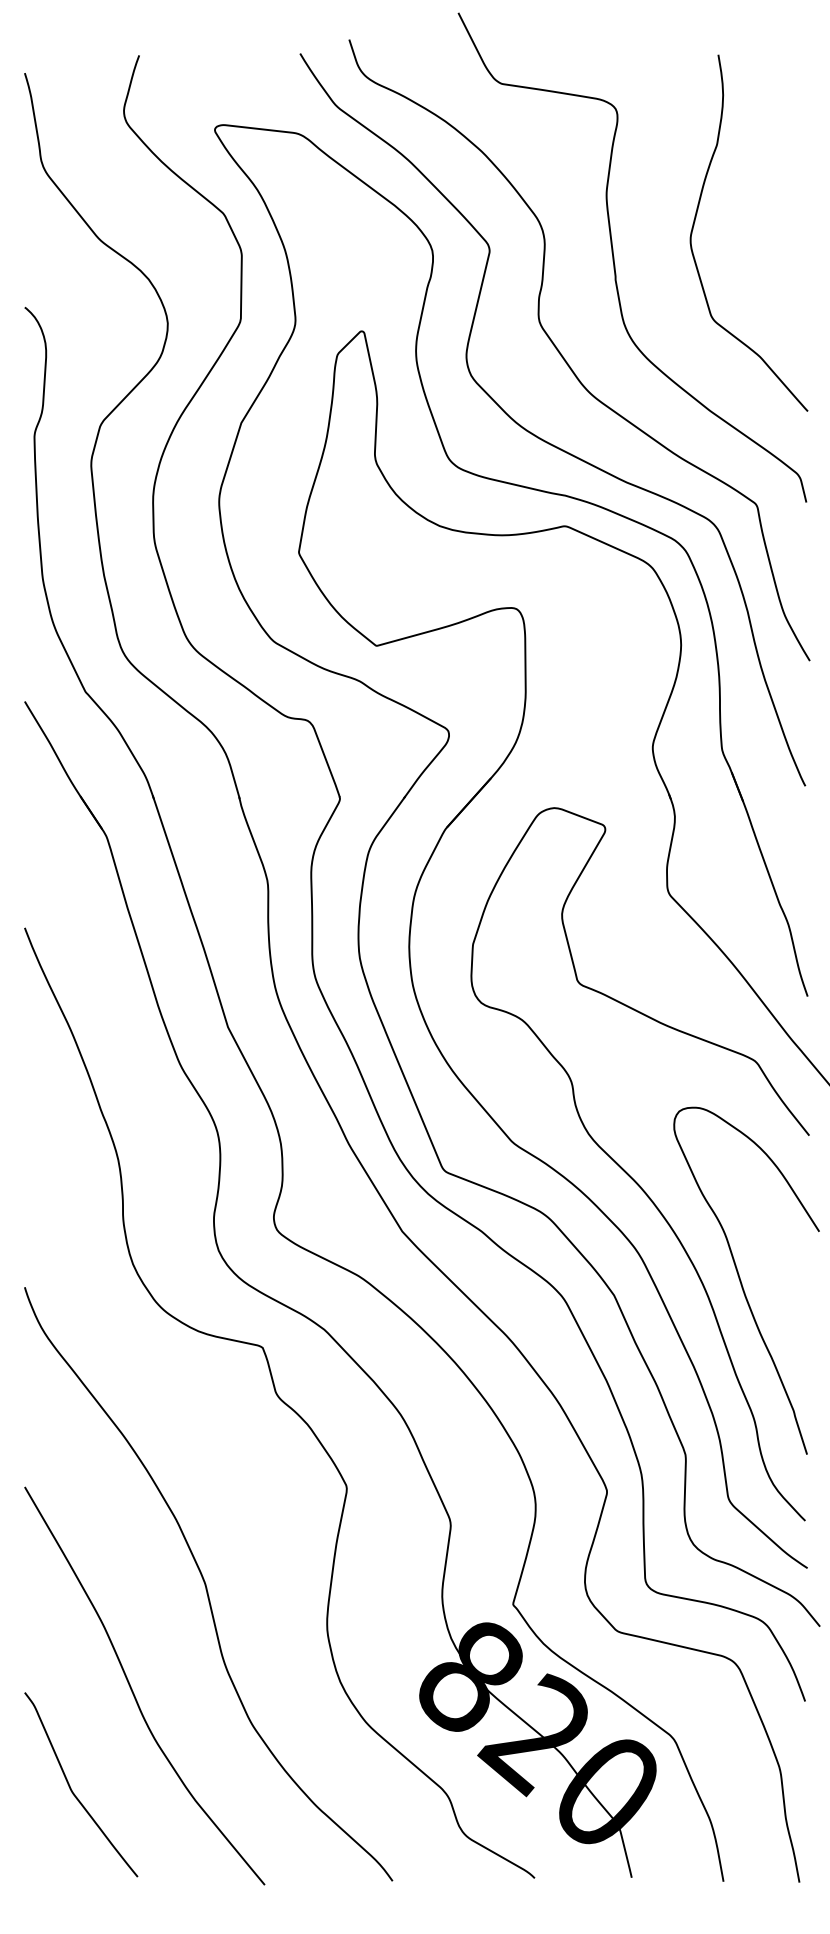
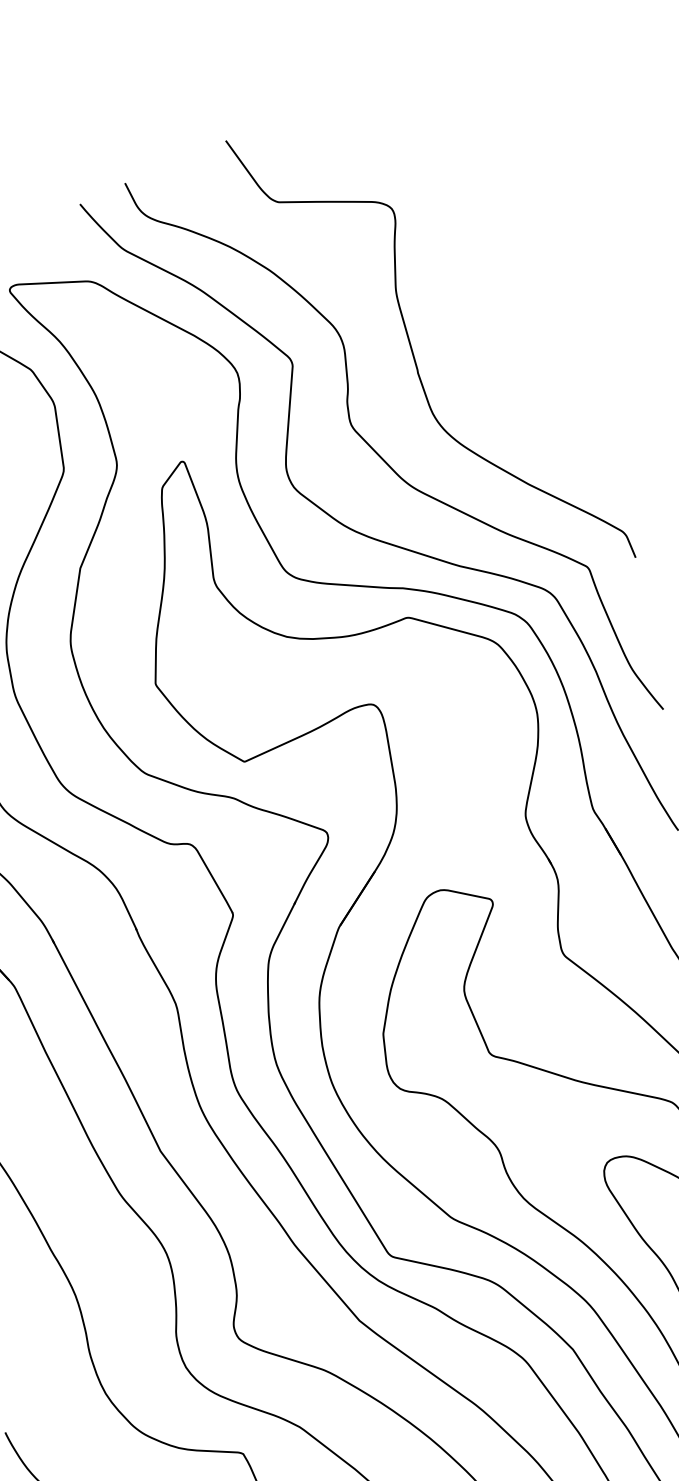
curve: (696, 217) -> (486, 300), removed

